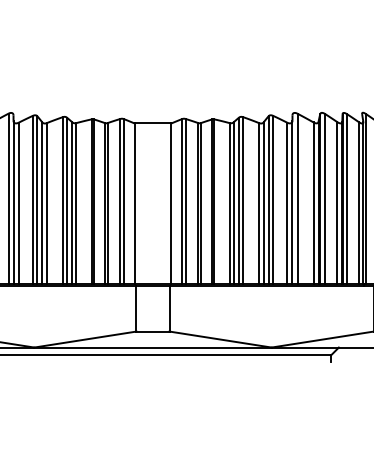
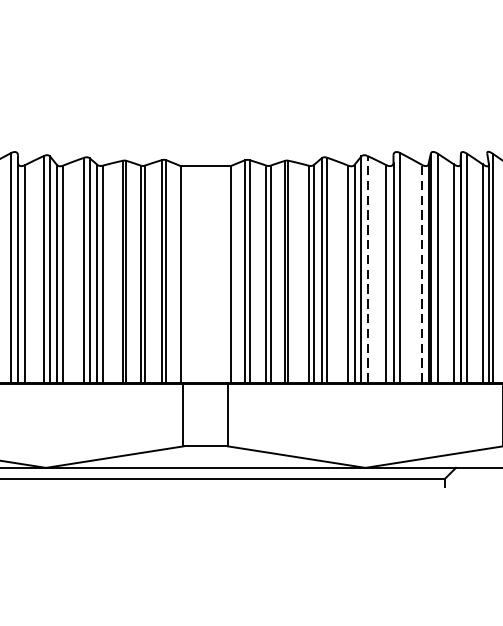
line: (273, 199) -> (367, 268), solid -> dashed
line: (313, 203) -> (421, 273), solid -> dashed

